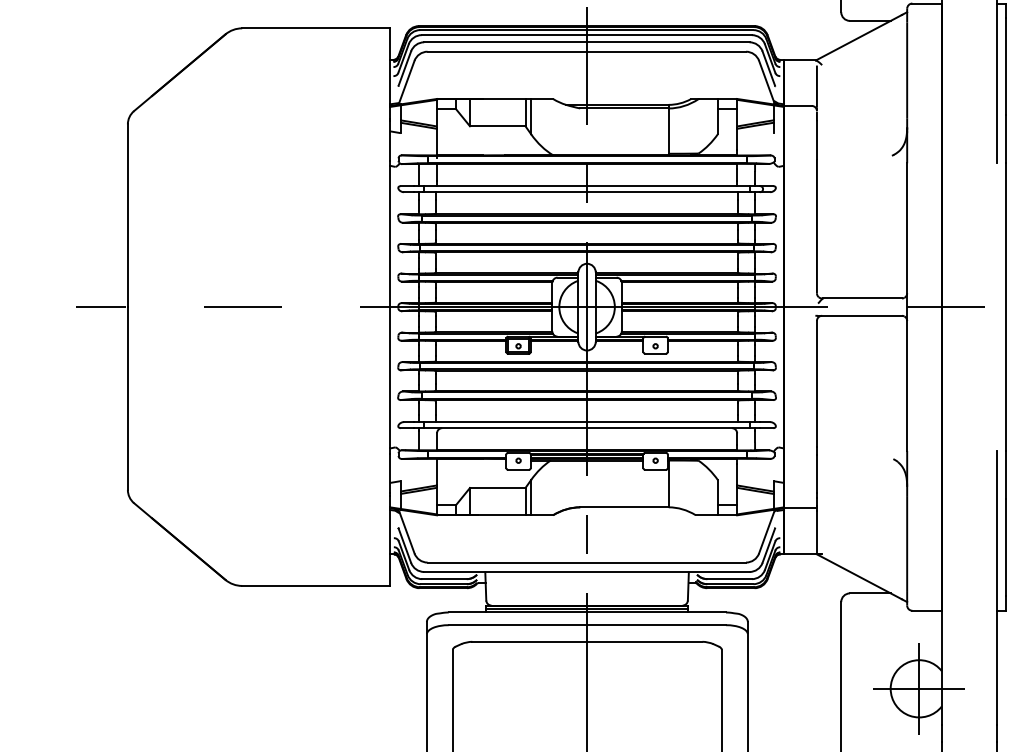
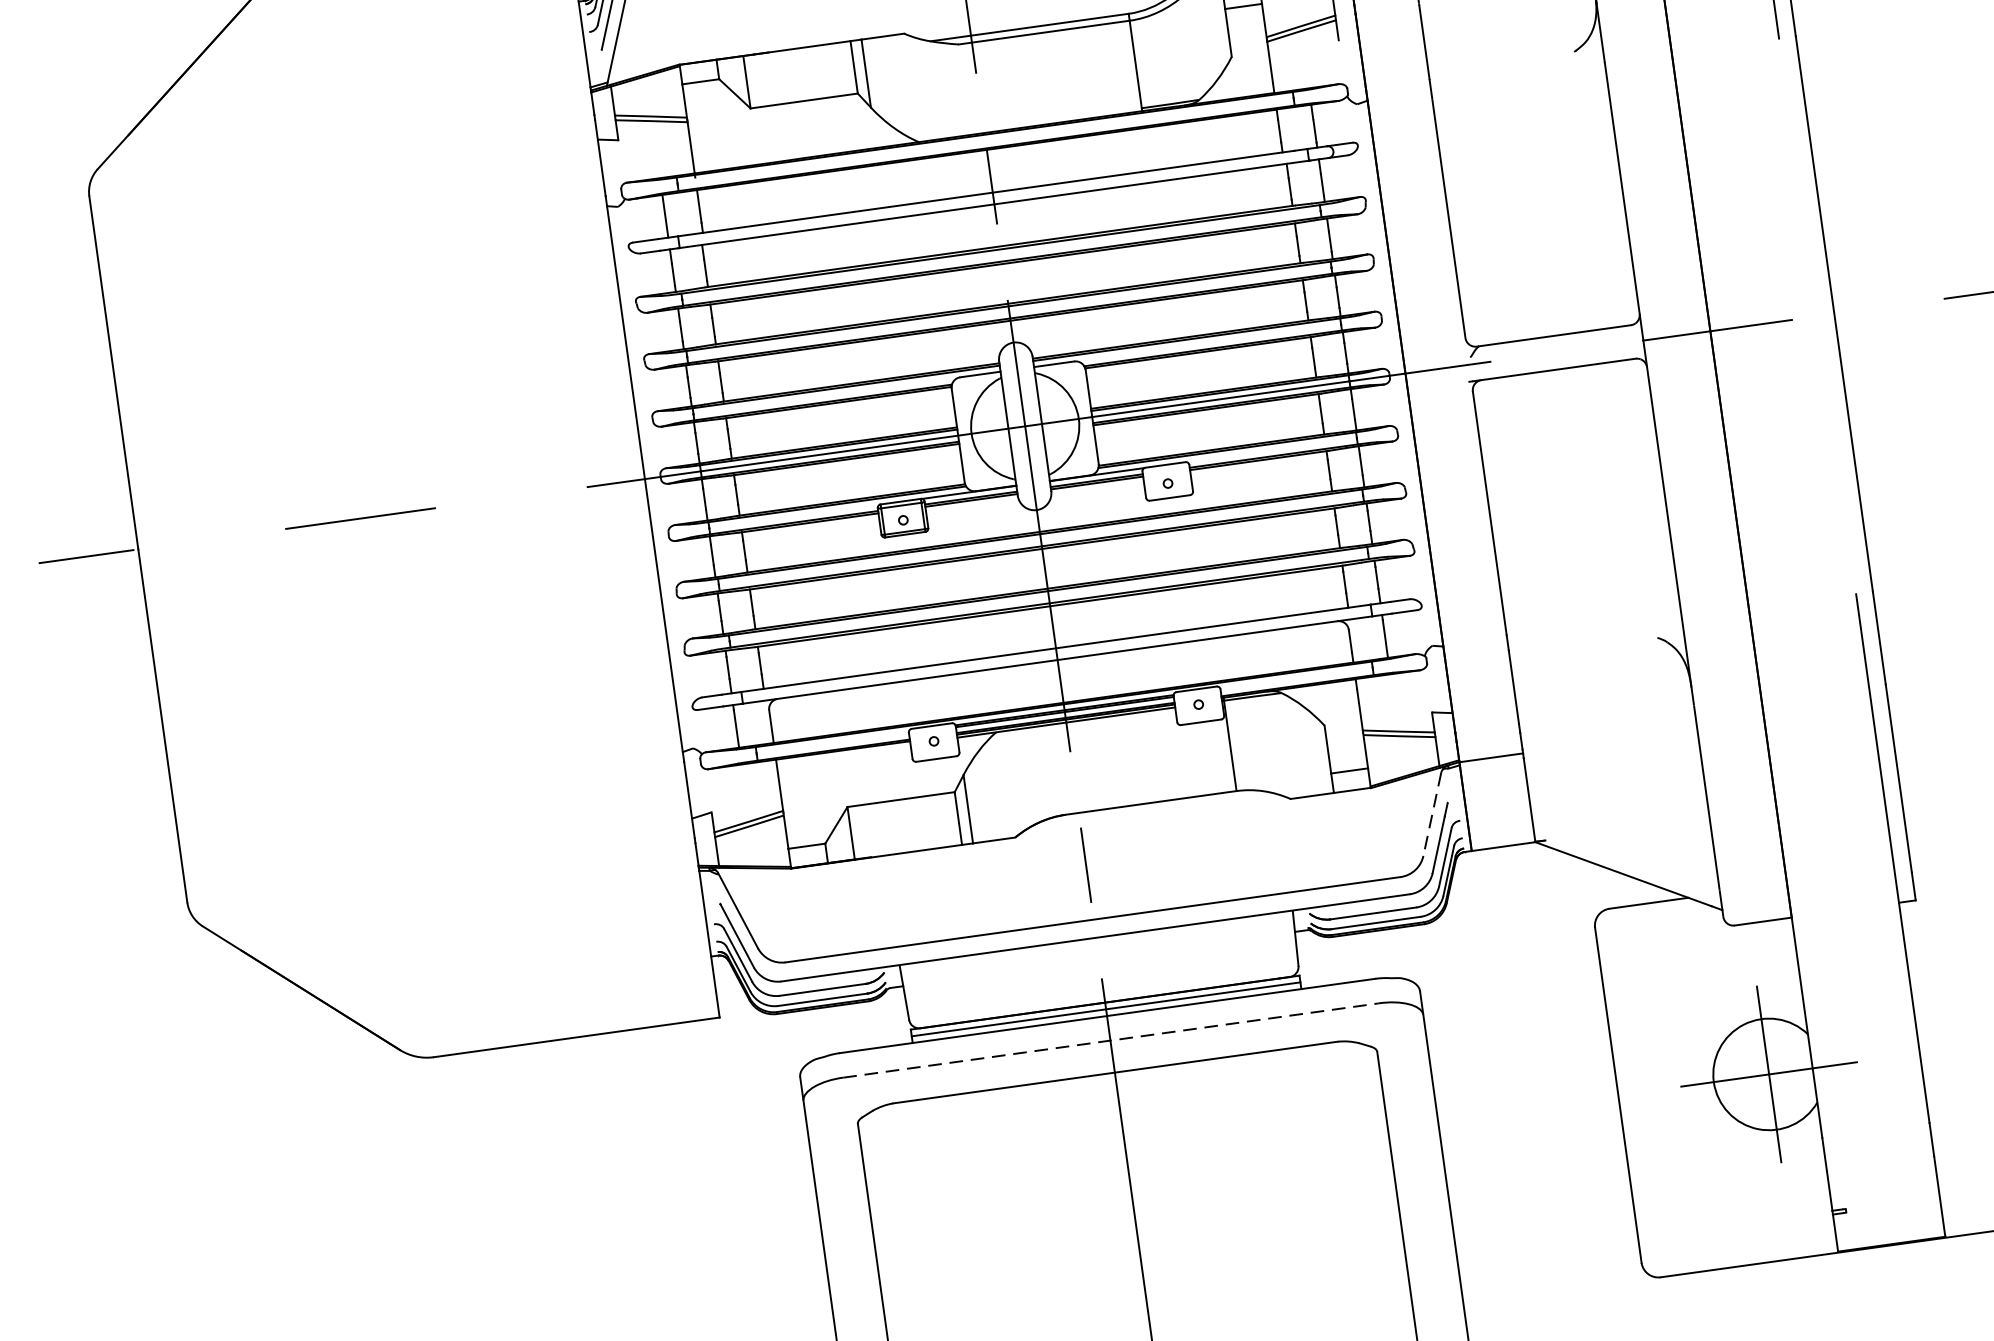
line: (766, 533) -> (1432, 815), solid -> dashed
line: (587, 625) -> (1111, 1041), solid -> dashed

